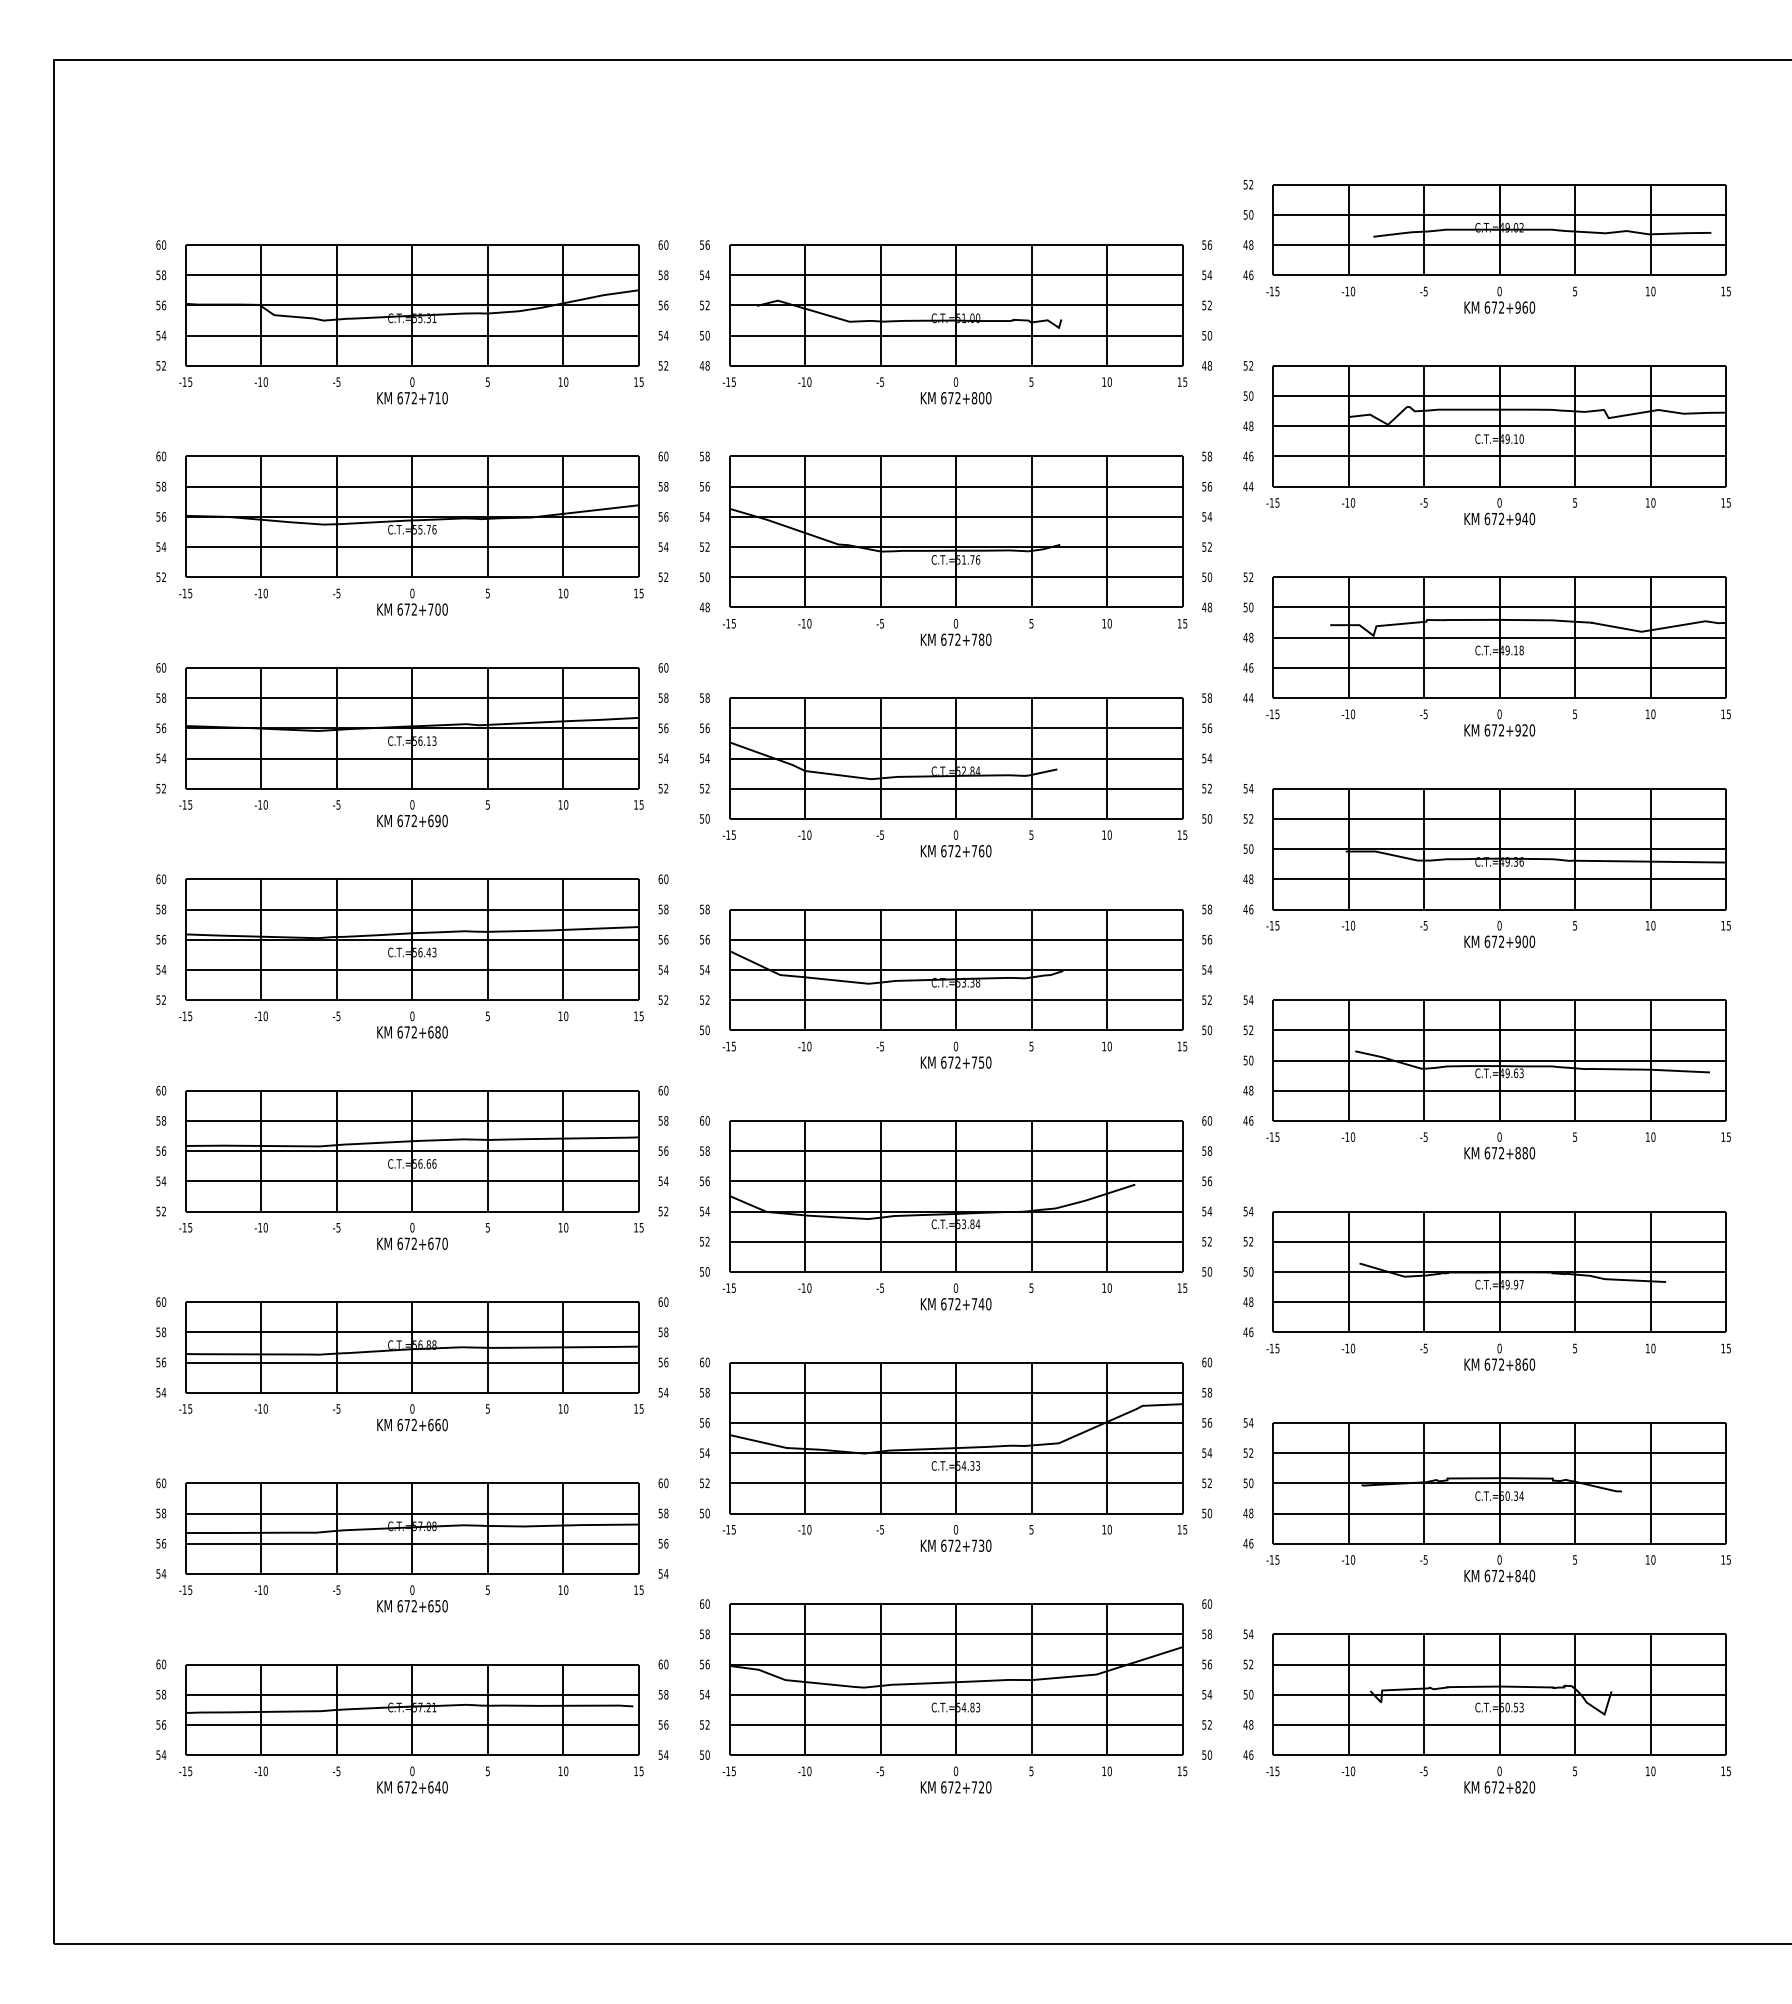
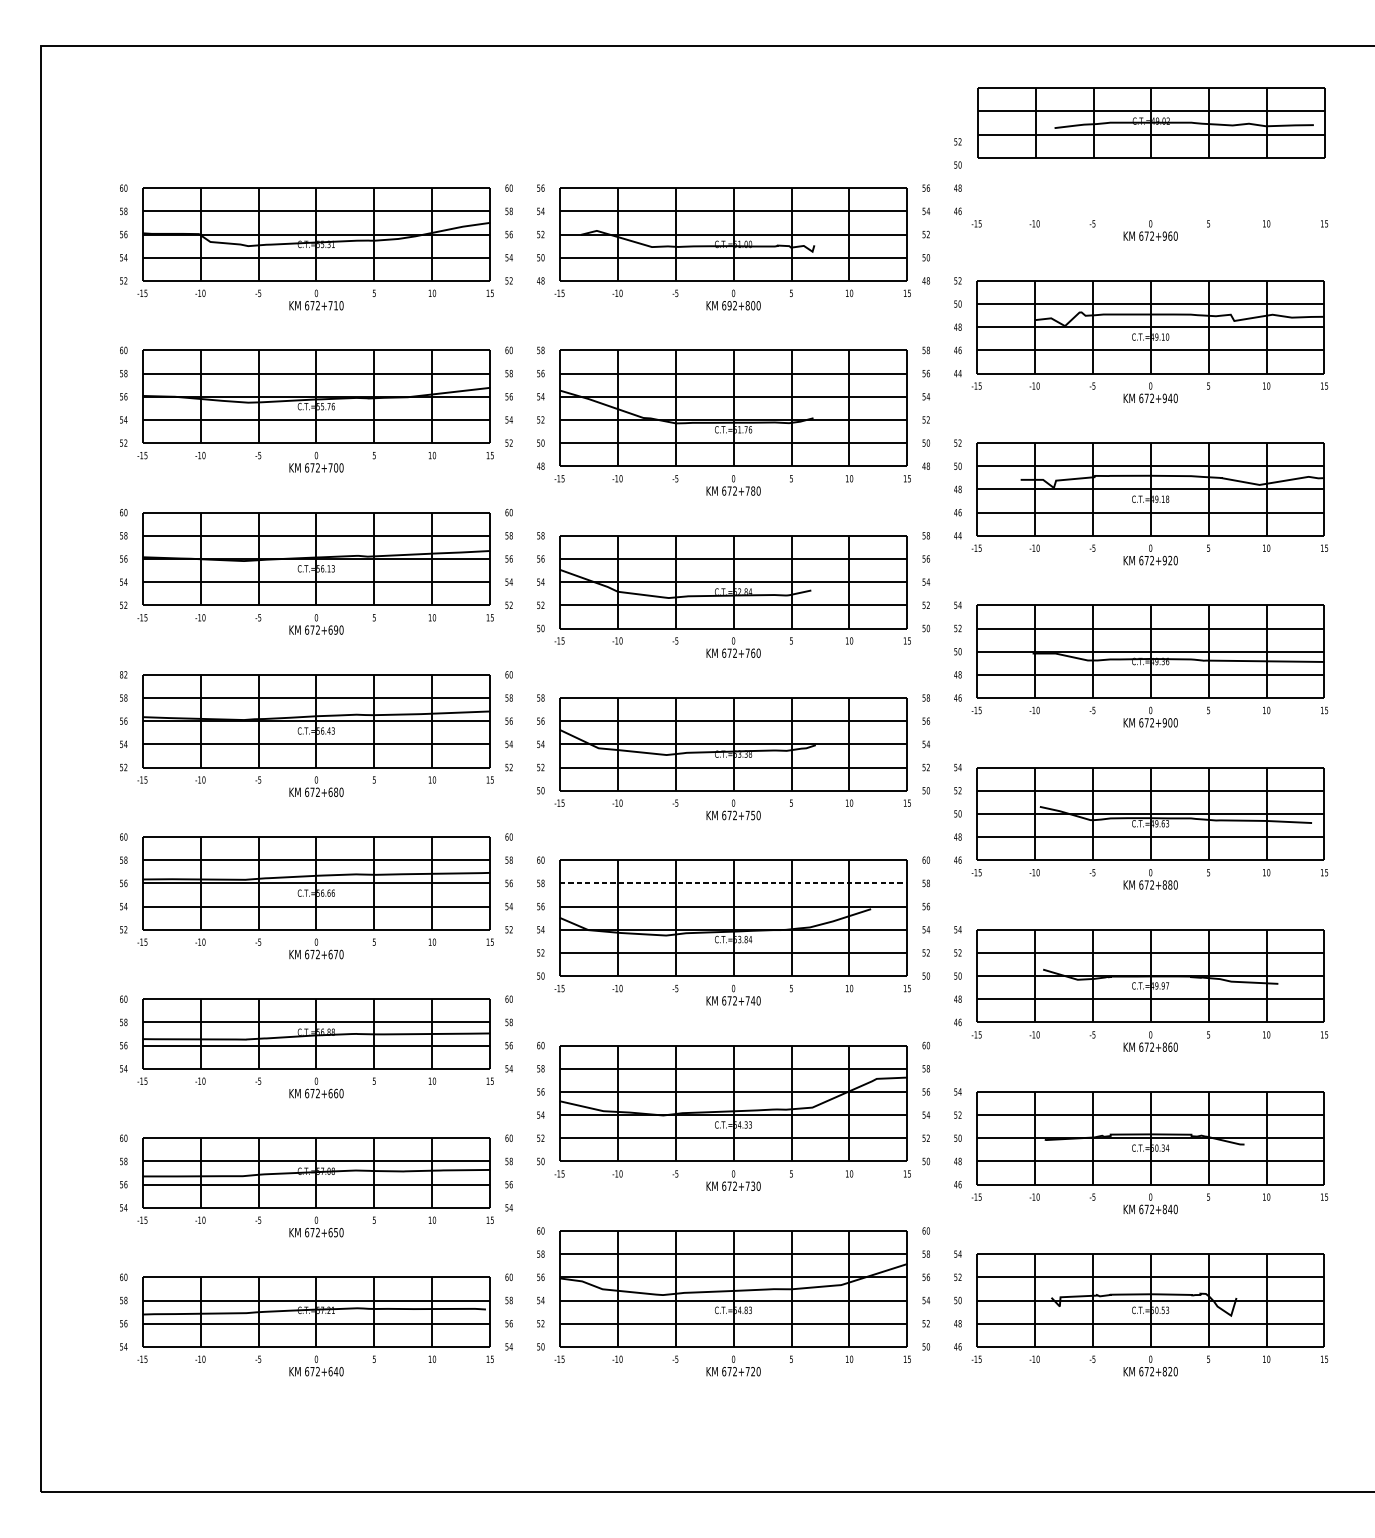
part: (1499, 229) -> (1151, 122), moved
text: (950, 398) -> (729, 305), 672+800 -> 692+800
text: (161, 878) -> (123, 674), 60 -> 82
line: (956, 1151) -> (733, 883), solid -> dashed

